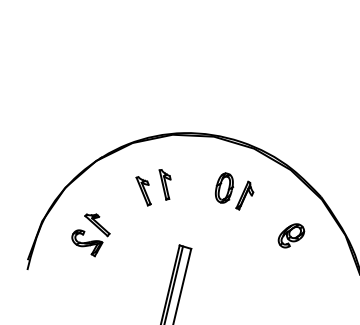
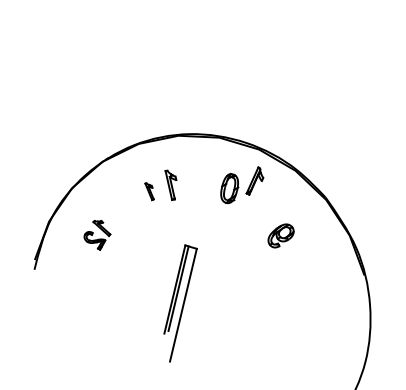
part: (143, 191) -> (149, 191), size x0.6
part: (244, 195) -> (254, 180), moved
part: (91, 235) -> (97, 235), size x0.7
part: (290, 235) -> (280, 235), moved

